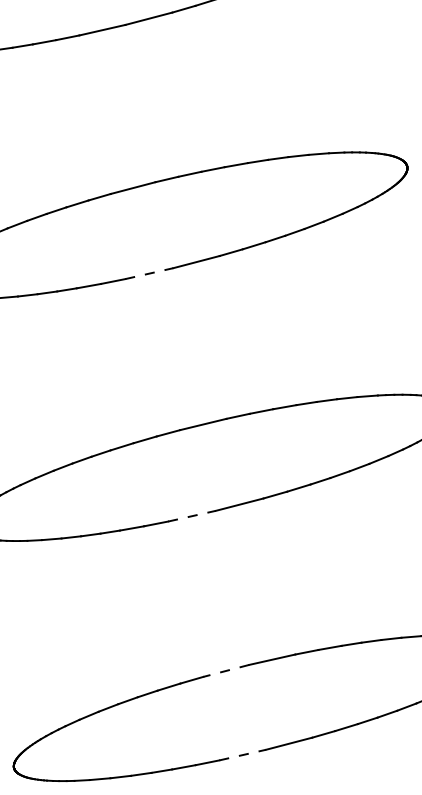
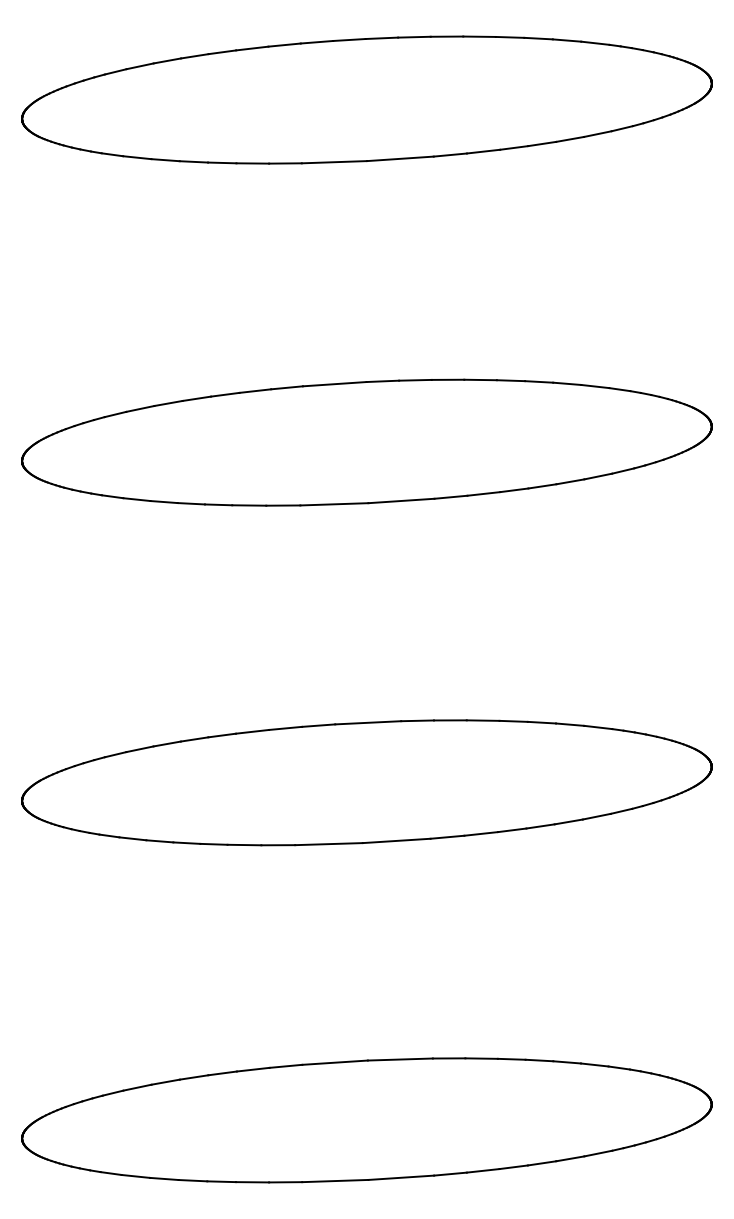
line: (149, 273) -> (334, 504), dashed -> solid
line: (191, 516) -> (328, 844), dashed -> solid
line: (226, 670) -> (335, 1062), dashed -> solid
line: (242, 755) -> (335, 1181), dashed -> solid

